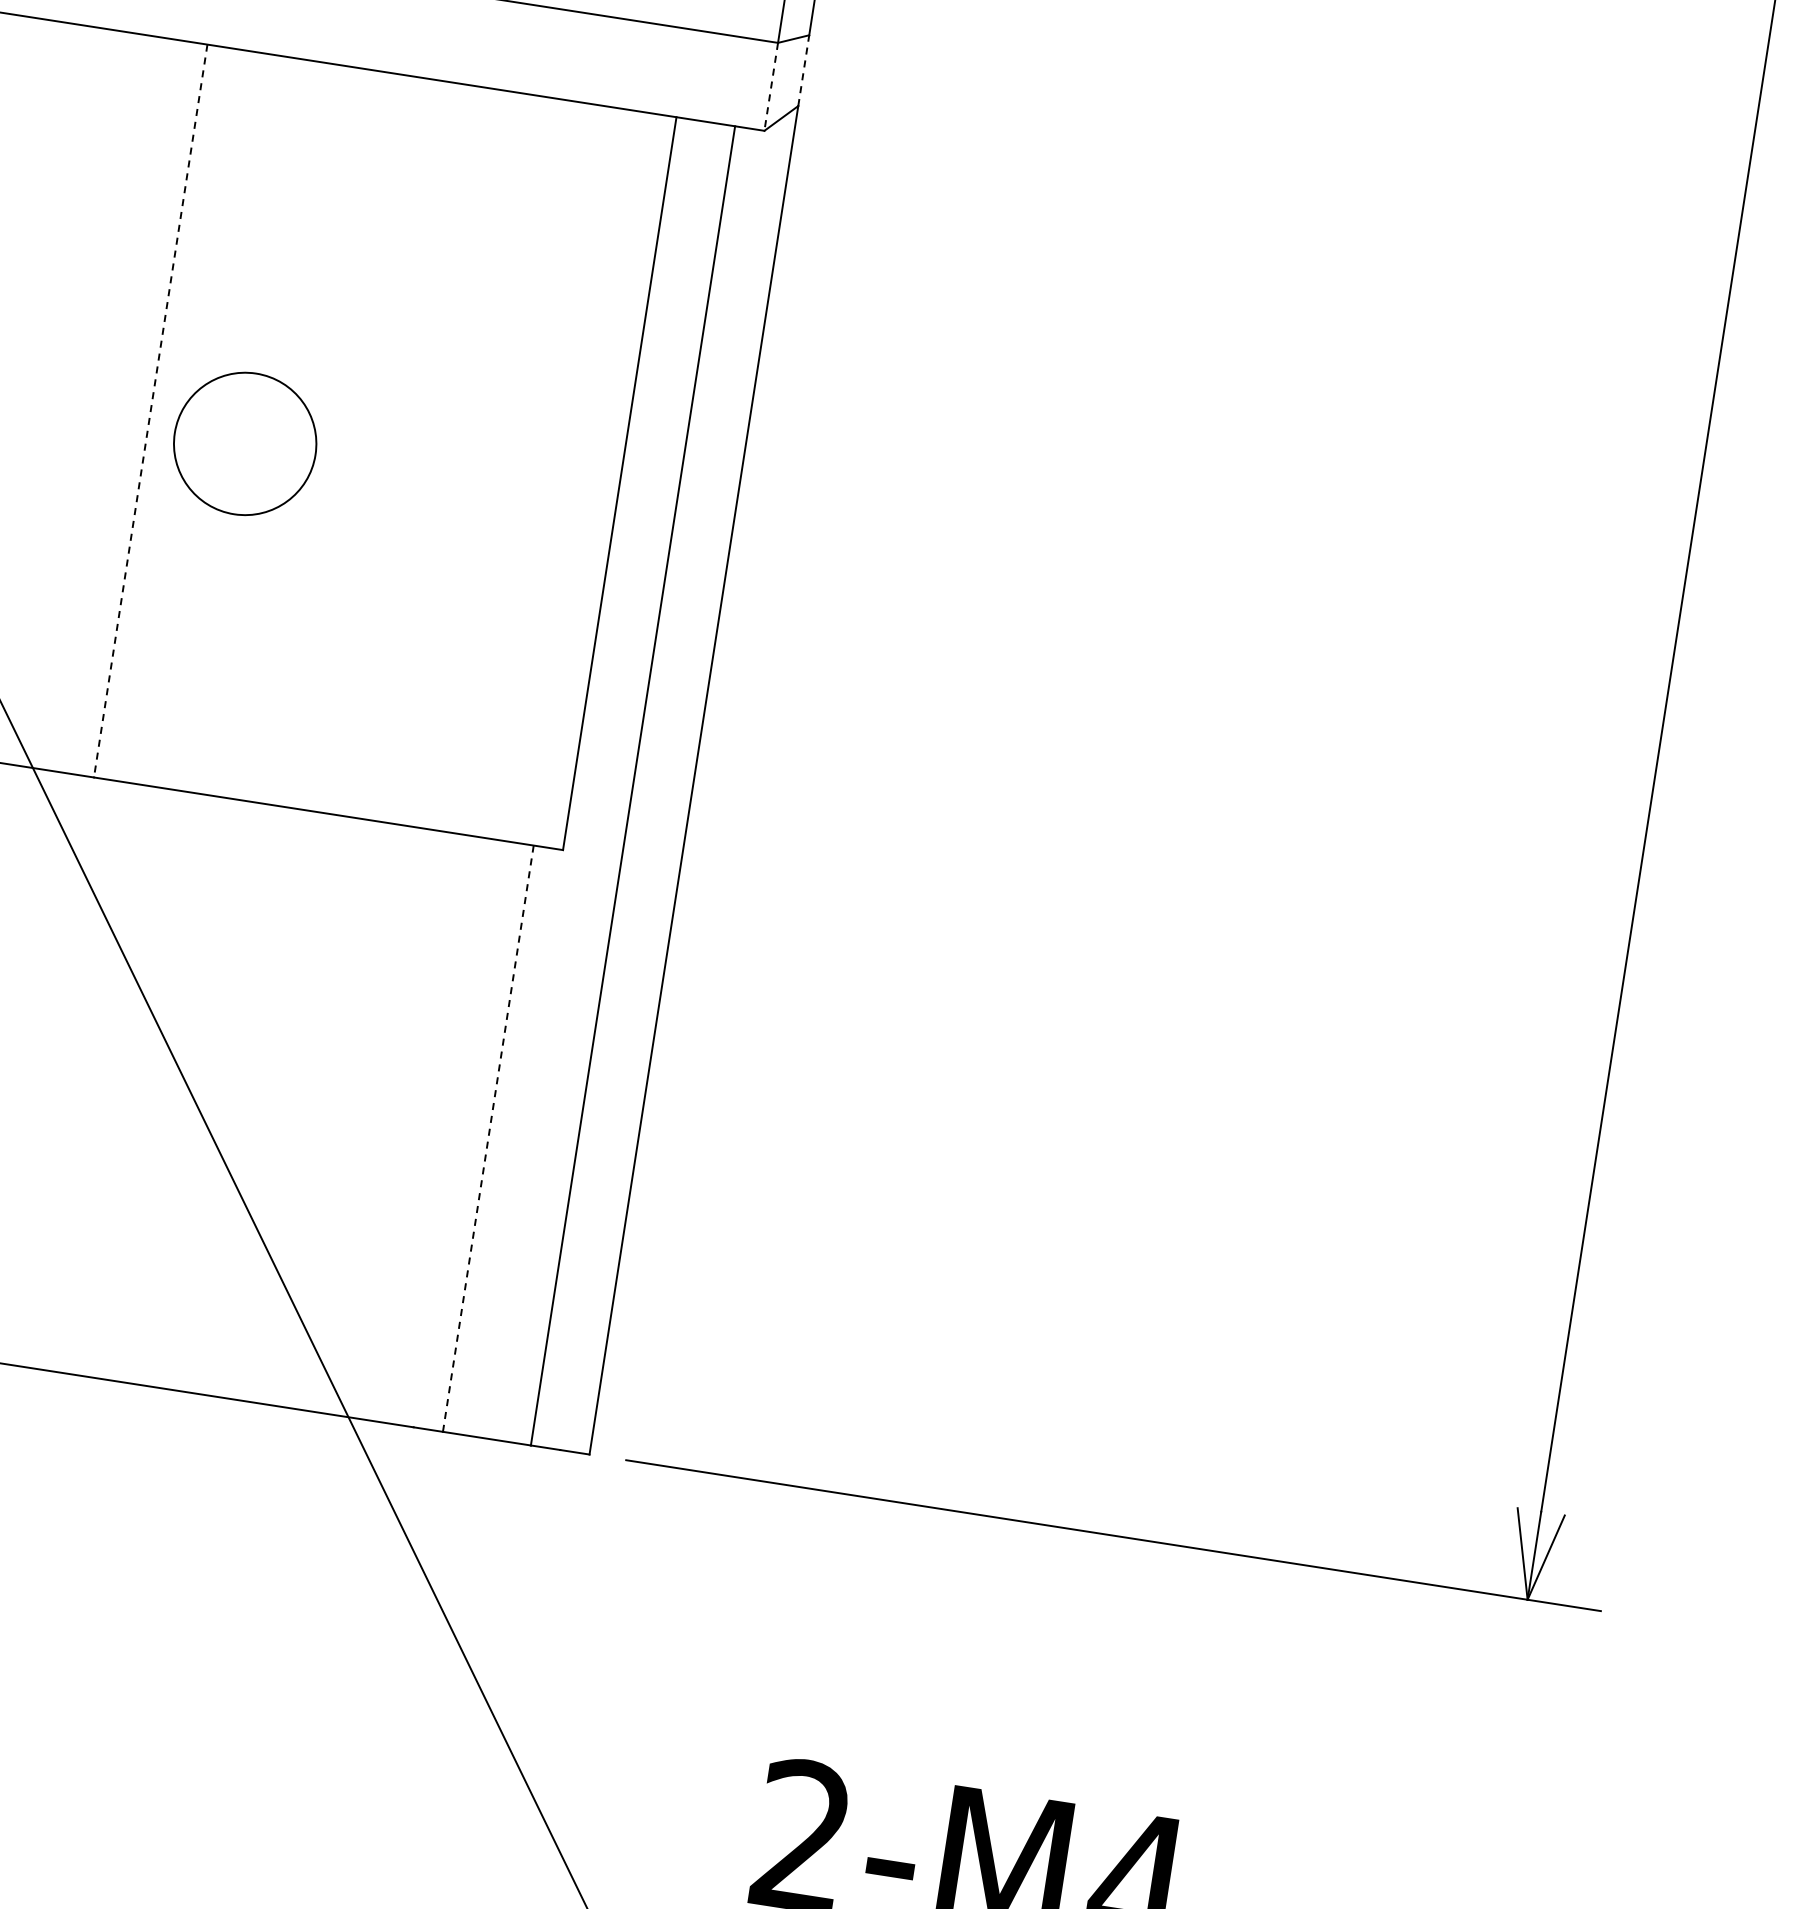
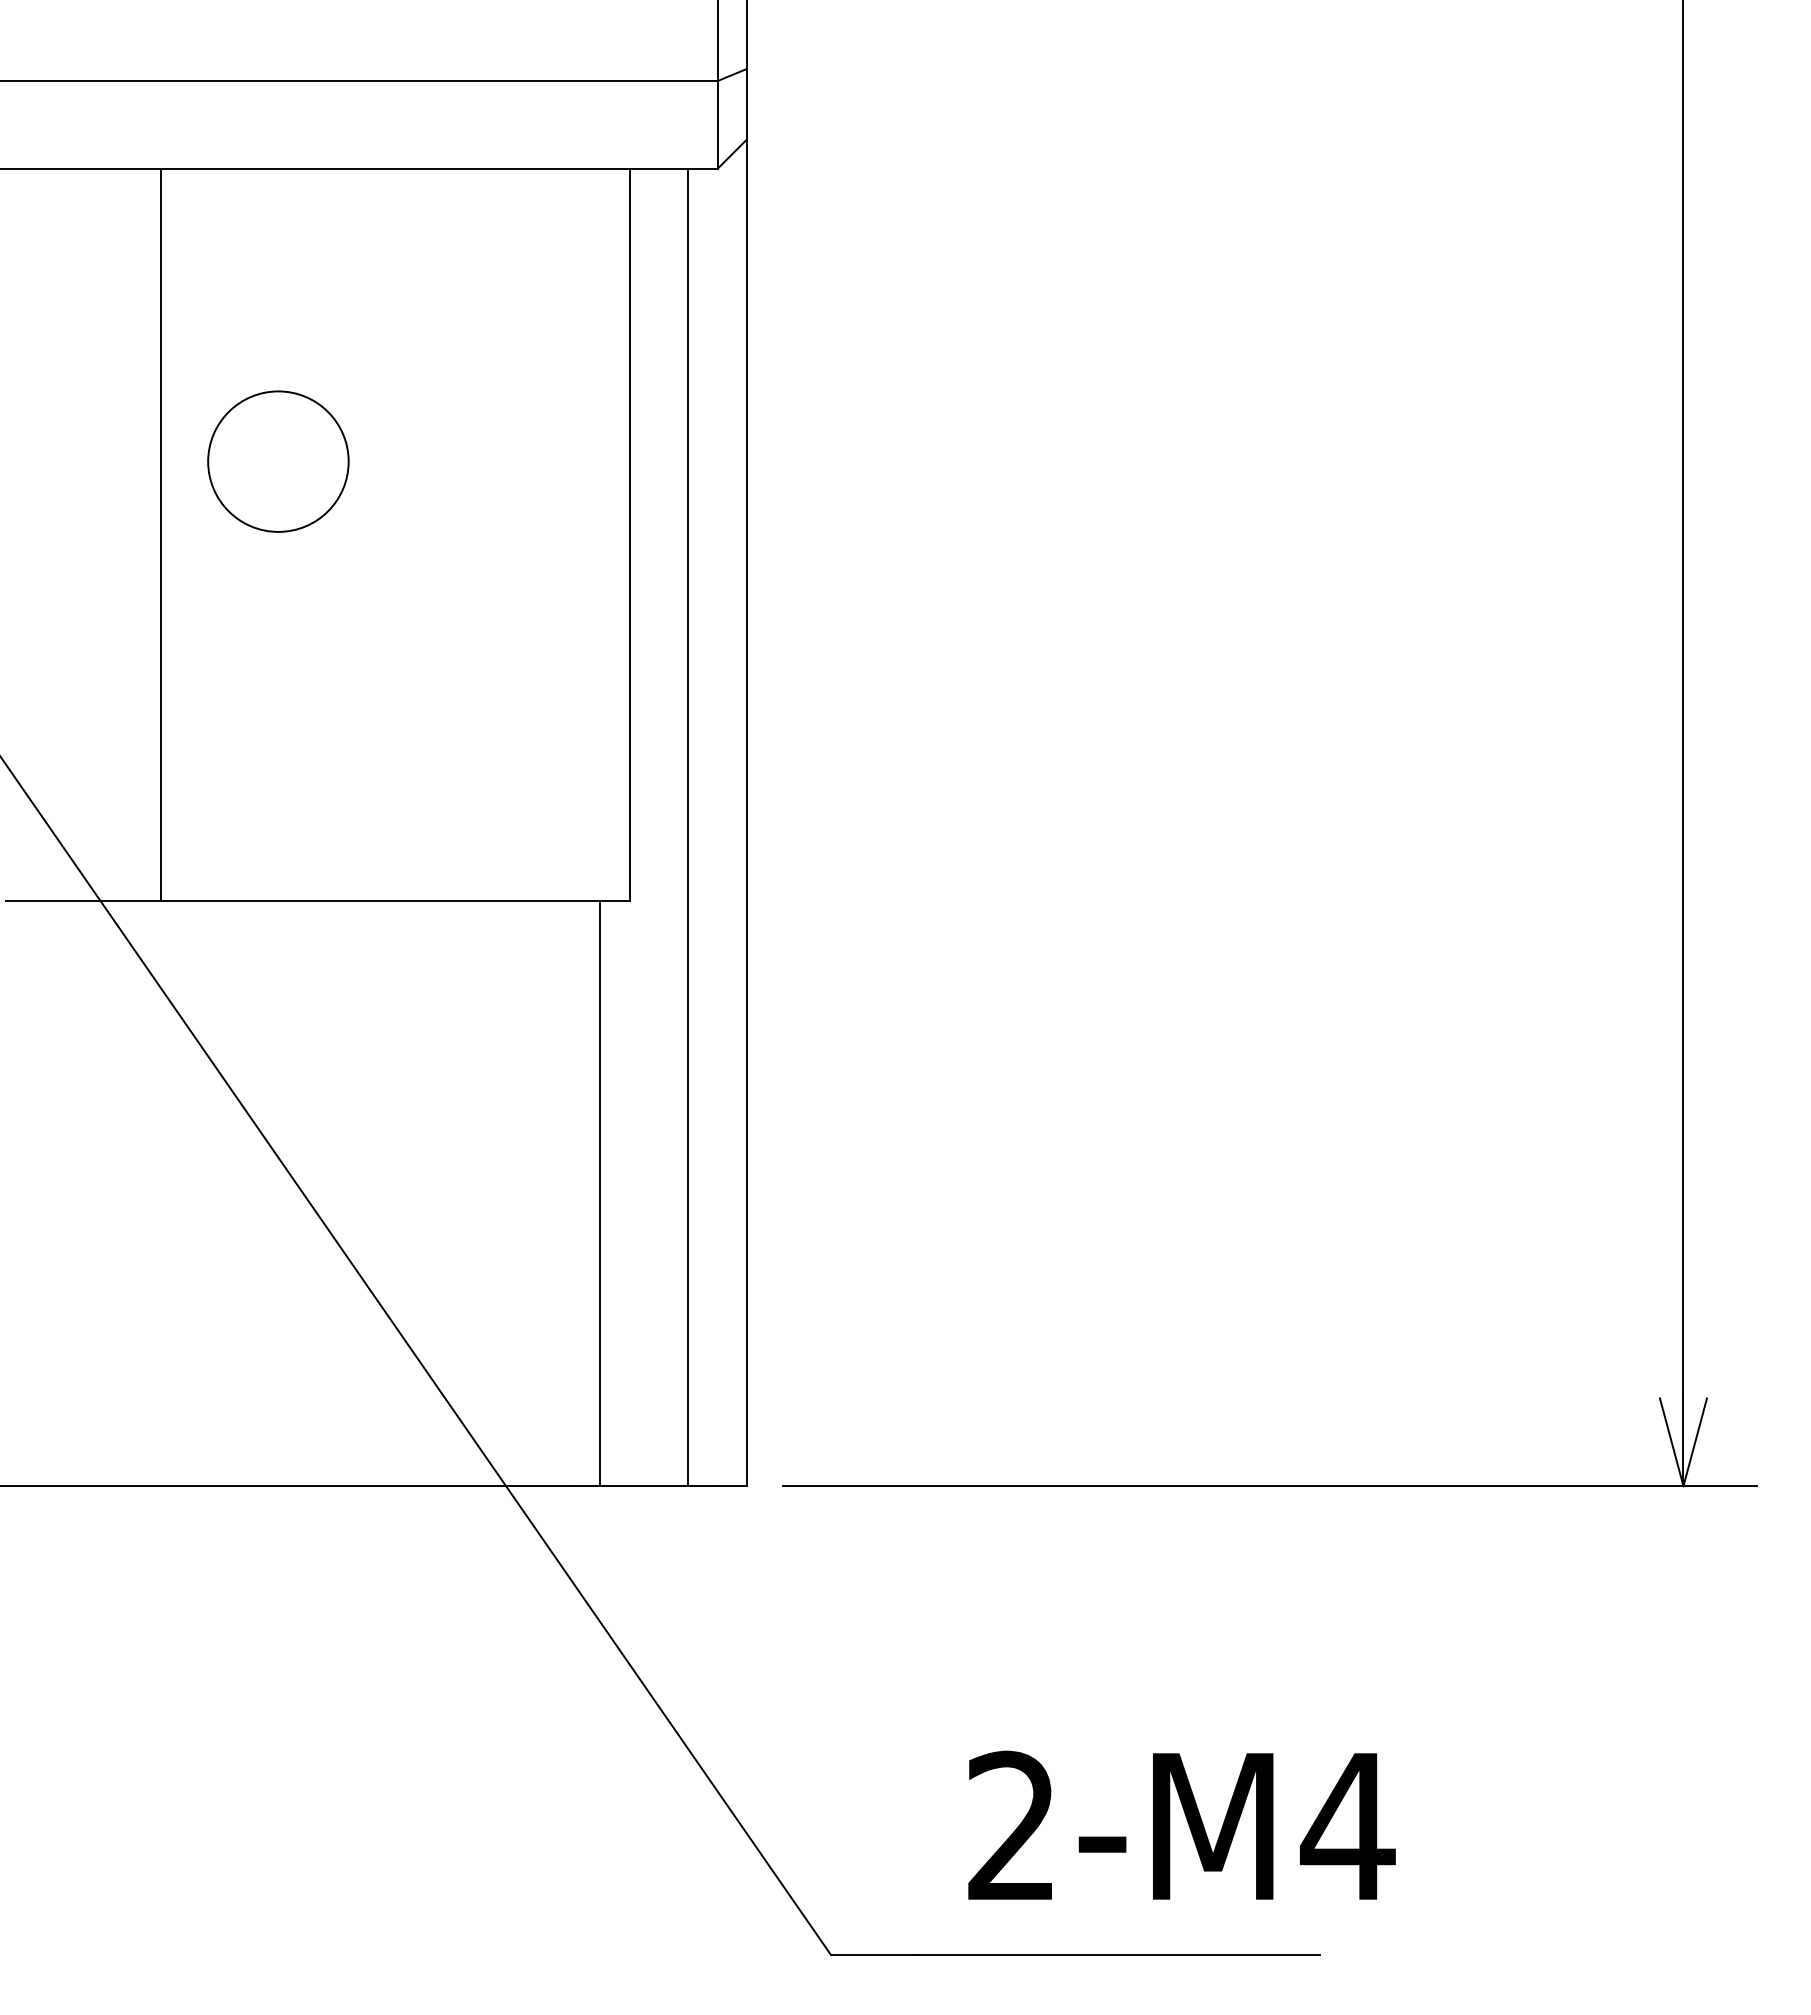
line: (803, 69) -> (746, 103), dashed -> solid
line: (771, 87) -> (717, 125), dashed -> solid
line: (150, 410) -> (161, 534), dashed -> solid
circle: (245, 443) -> (278, 461), moved
line: (488, 1138) -> (600, 1193), dashed -> solid

